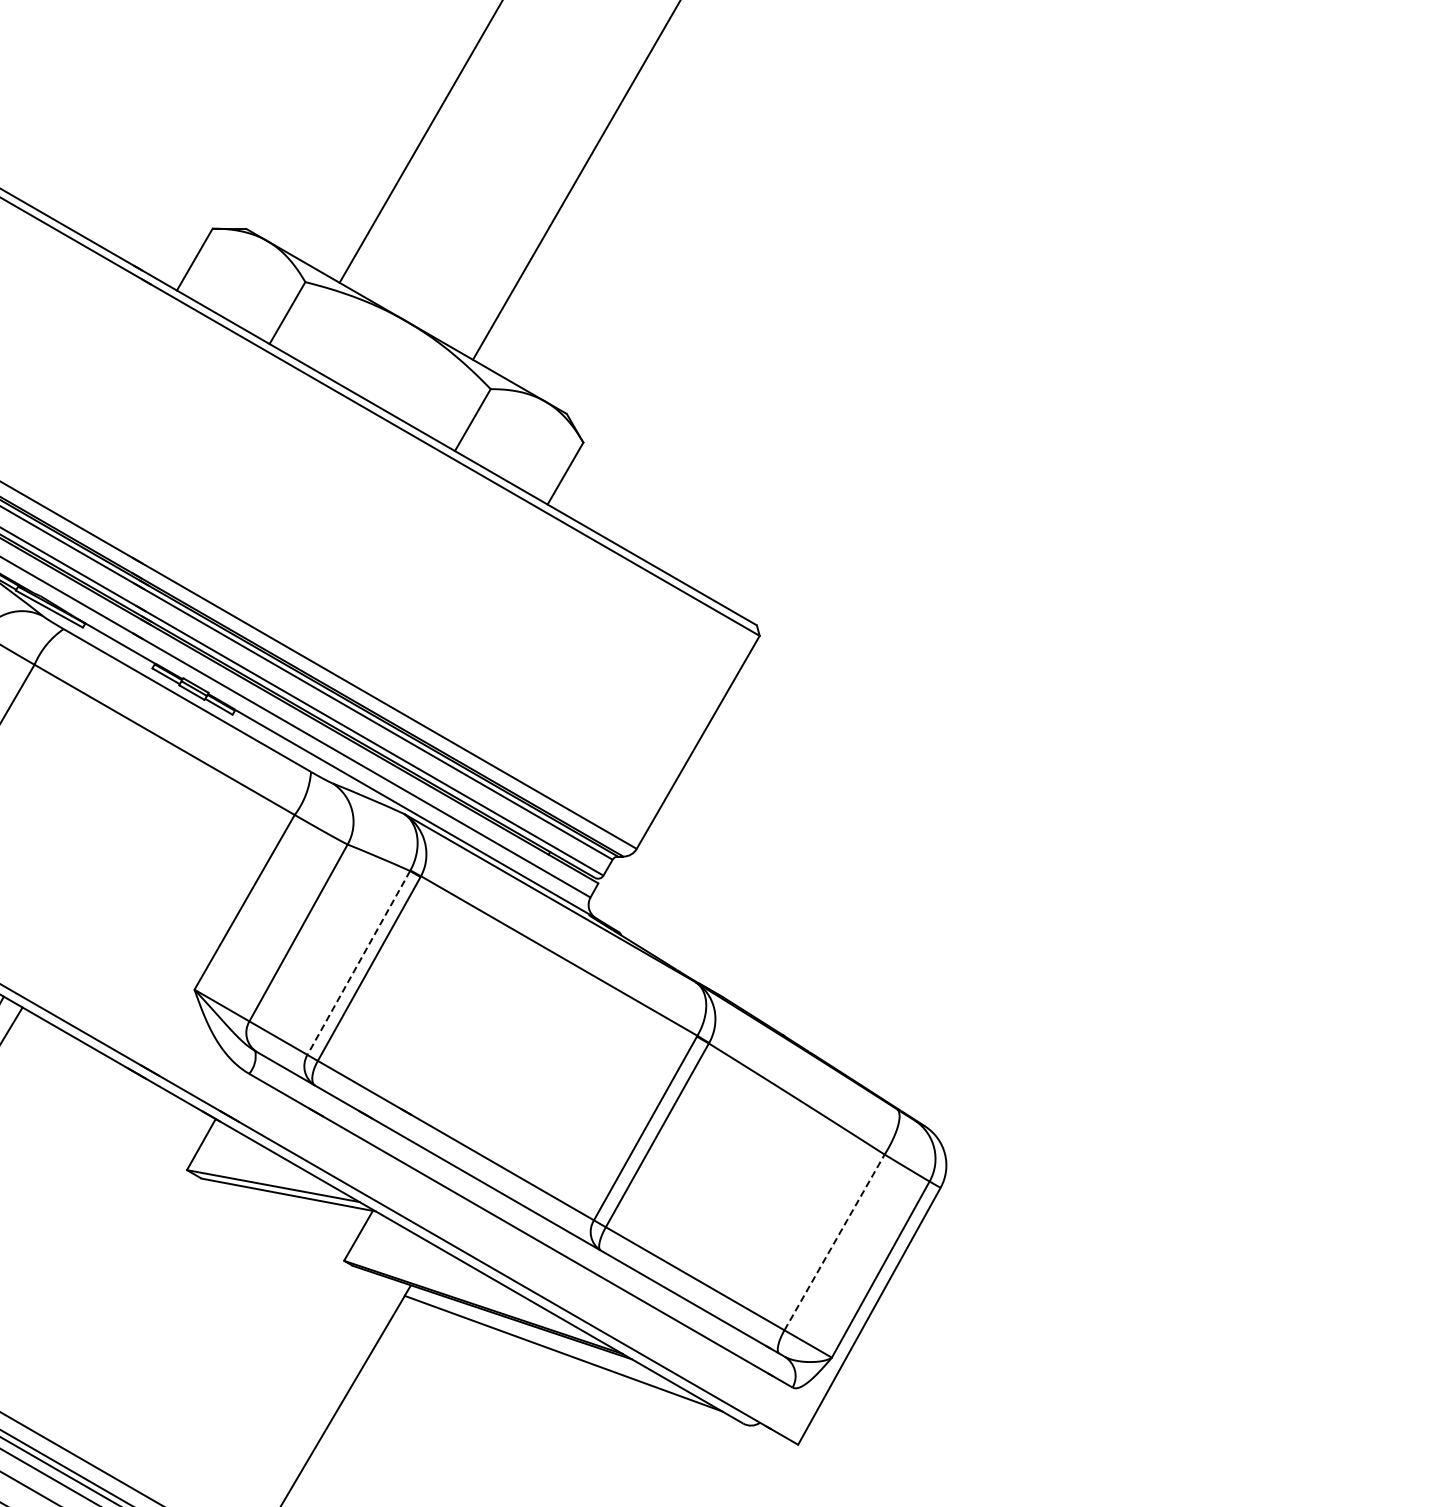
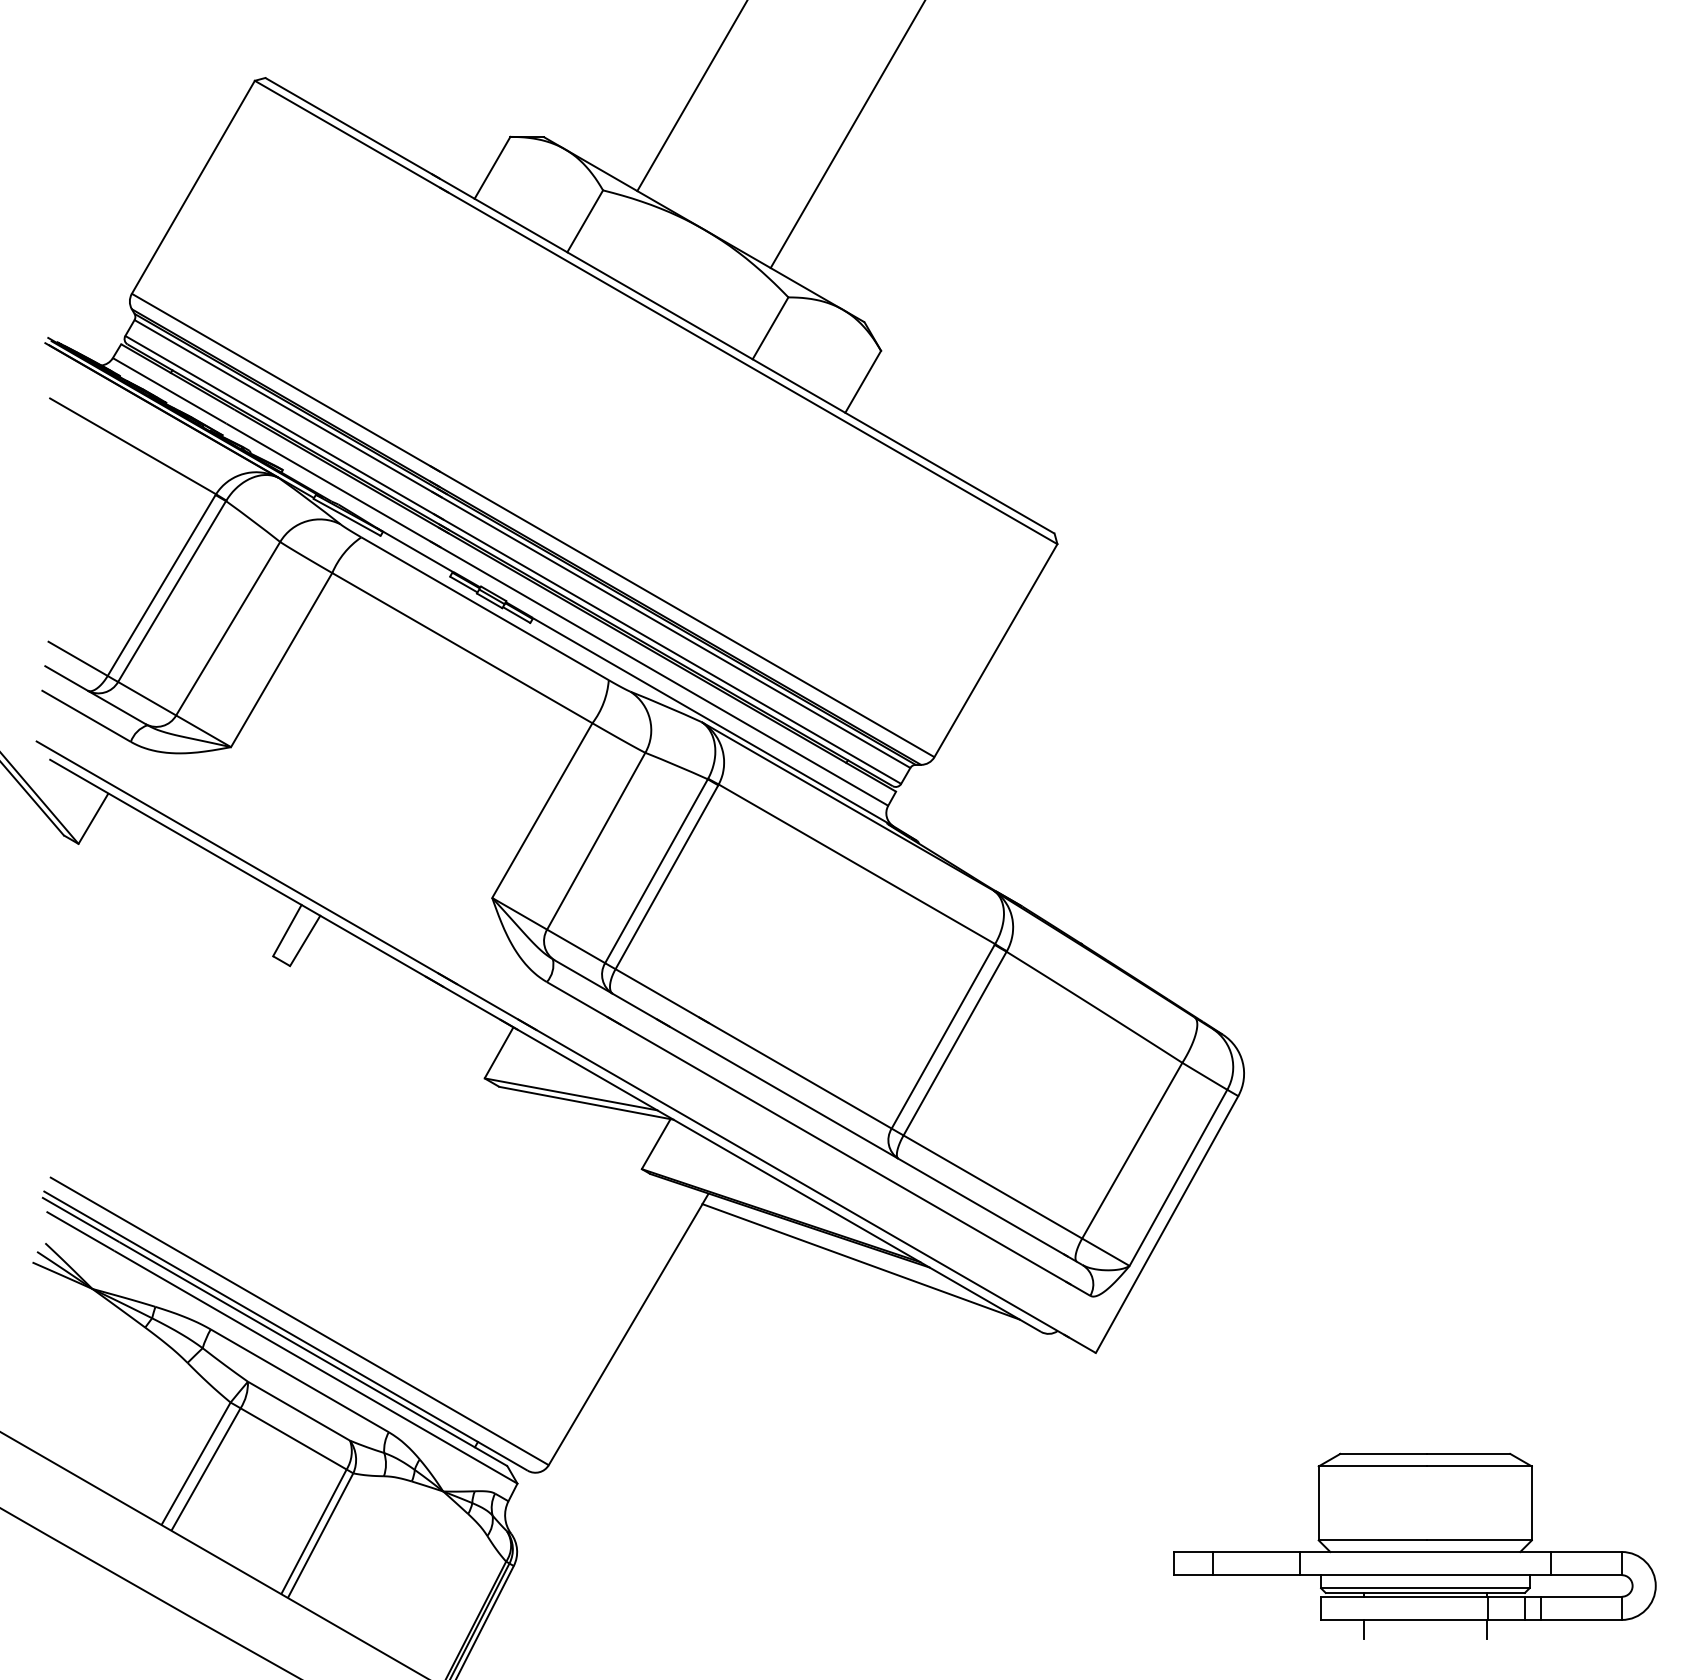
line: (358, 963) -> (656, 871), dashed -> solid
line: (834, 1242) -> (1132, 1150), dashed -> solid

